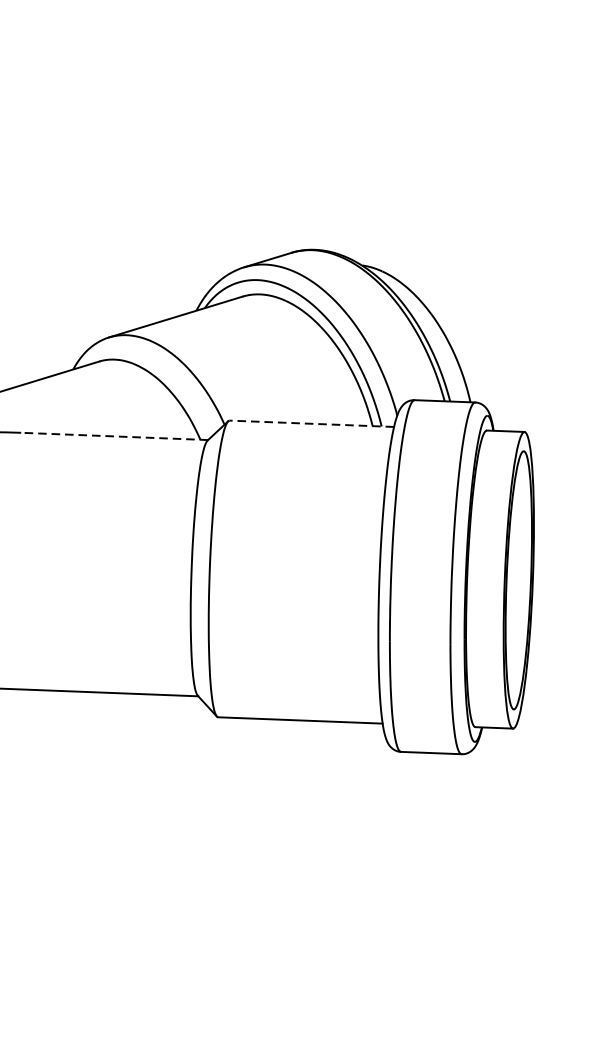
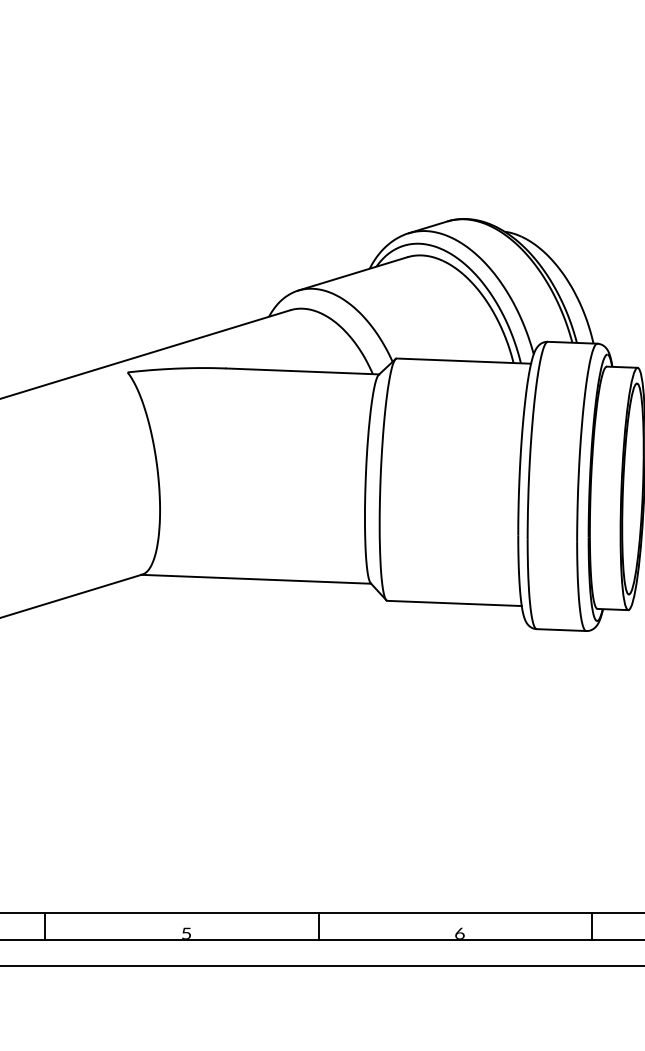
line: (311, 424) -> (463, 361), dashed -> solid
line: (114, 436) -> (302, 371), dashed -> solid

